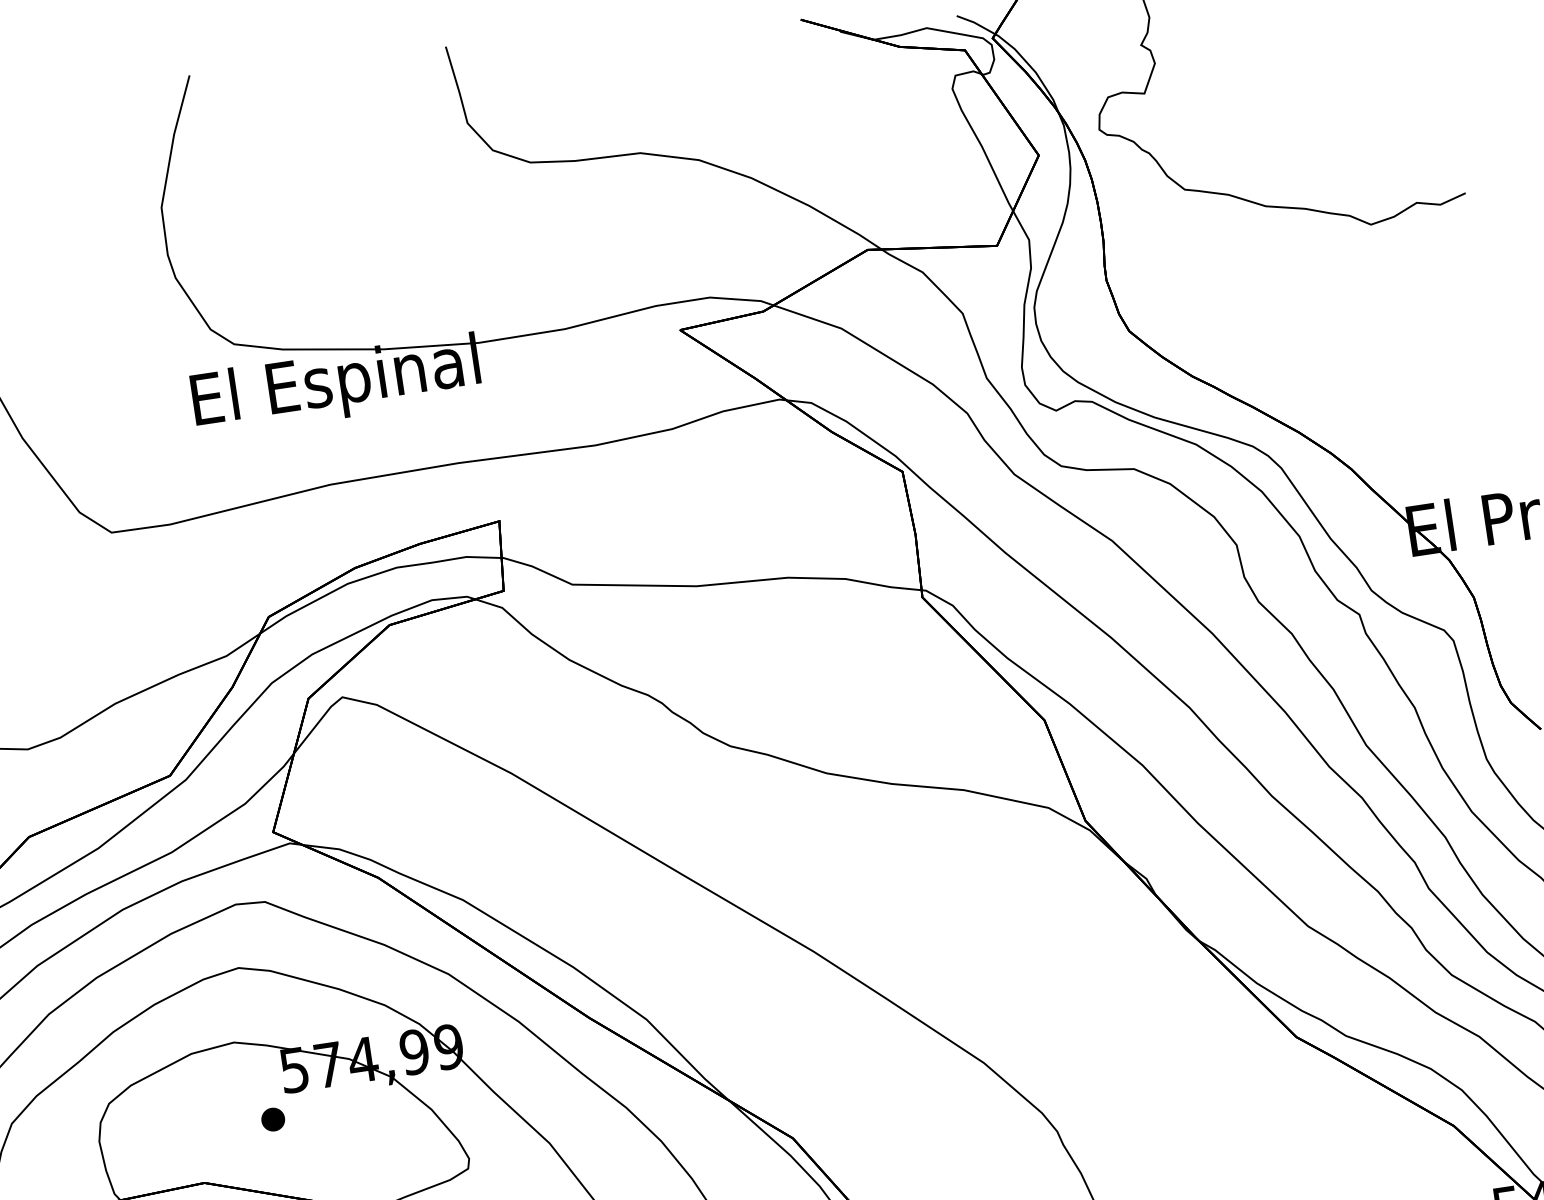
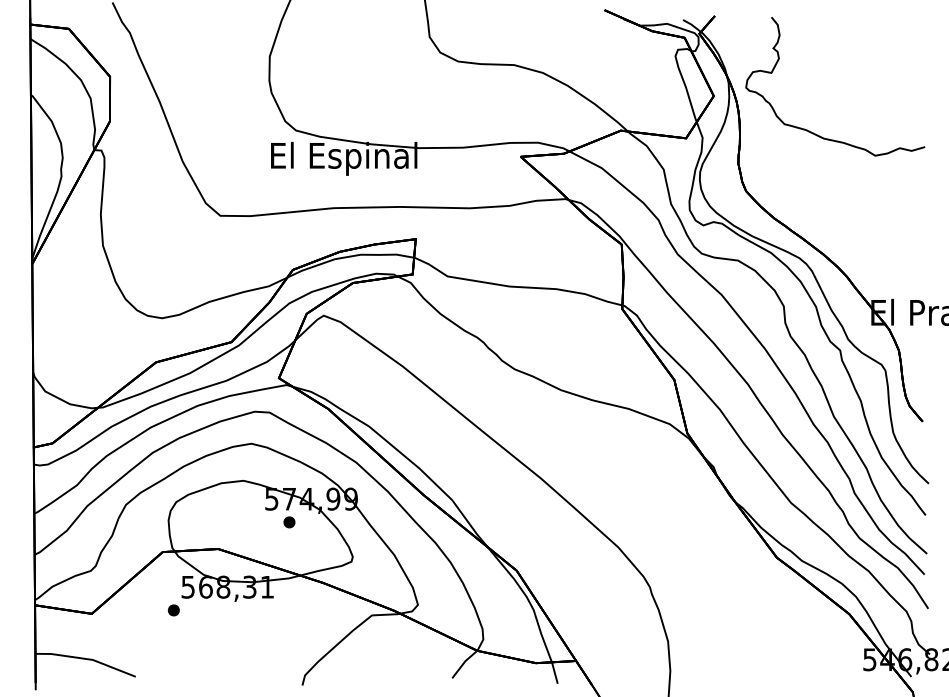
part: (273, 1119) -> (289, 522), moved

